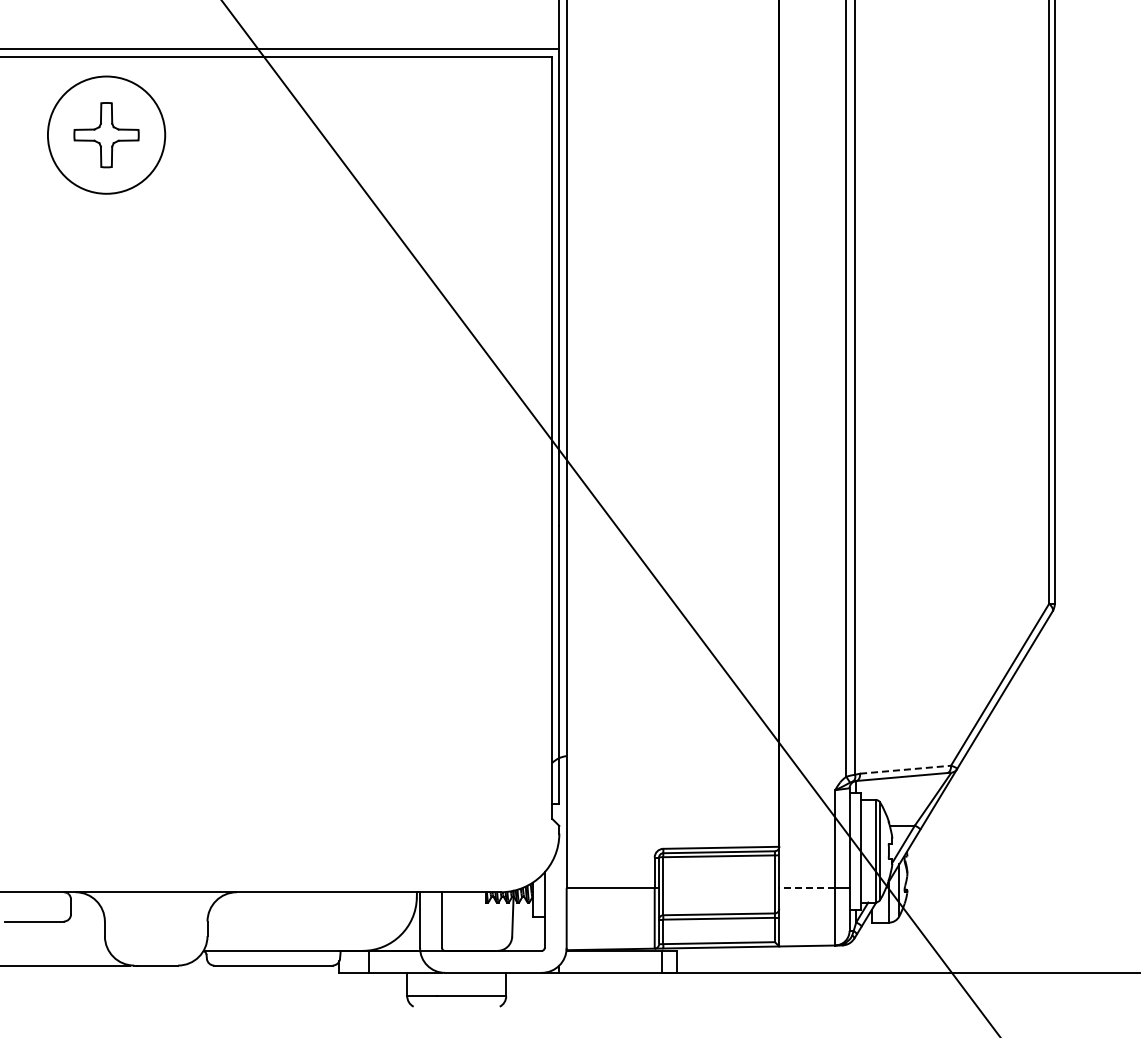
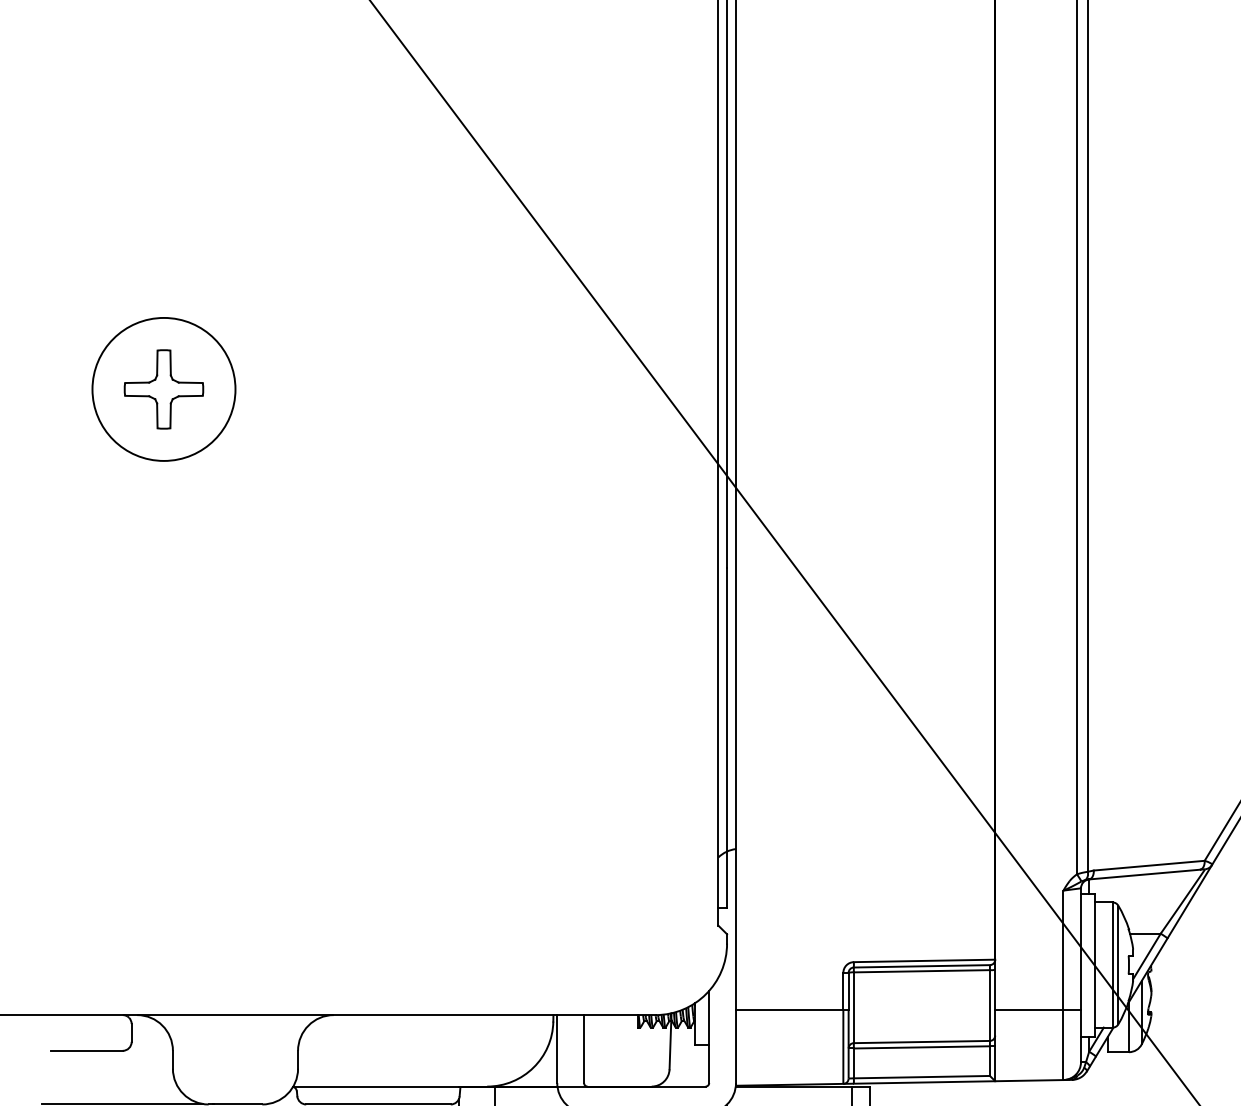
part: (106, 134) -> (163, 388), moved
line: (905, 769) -> (1149, 865), dashed -> solid
line: (807, 887) -> (1029, 1009), dashed -> solid

